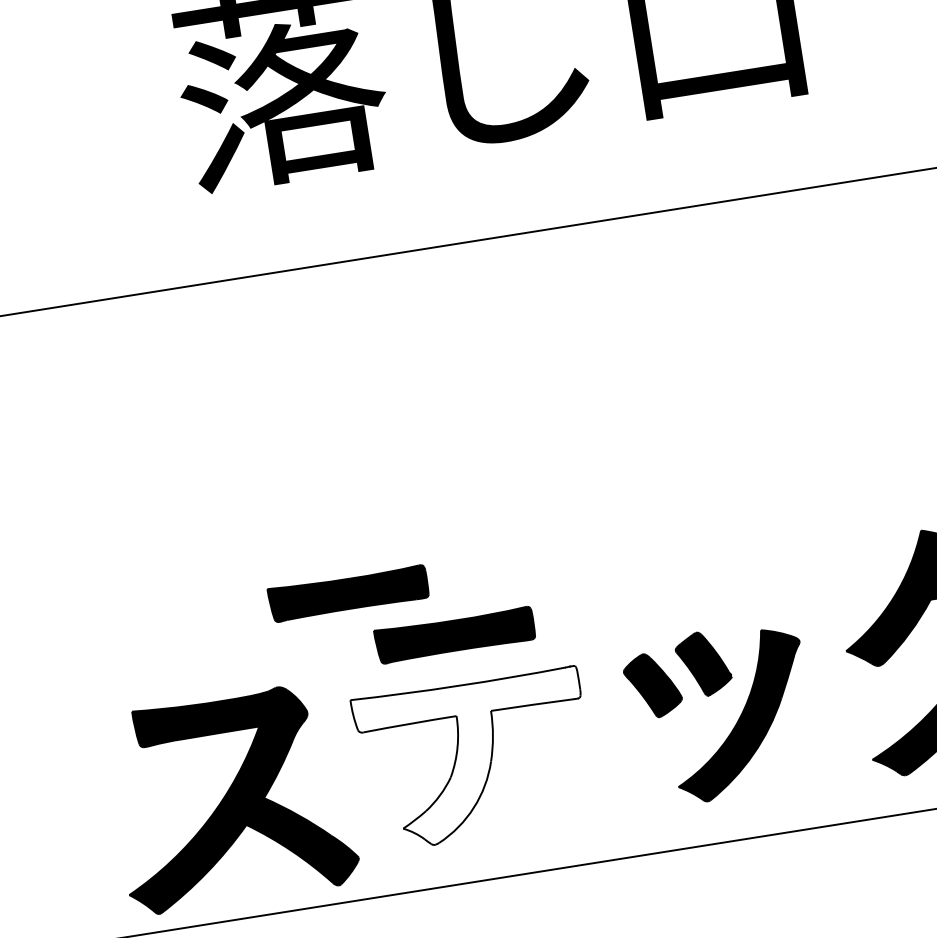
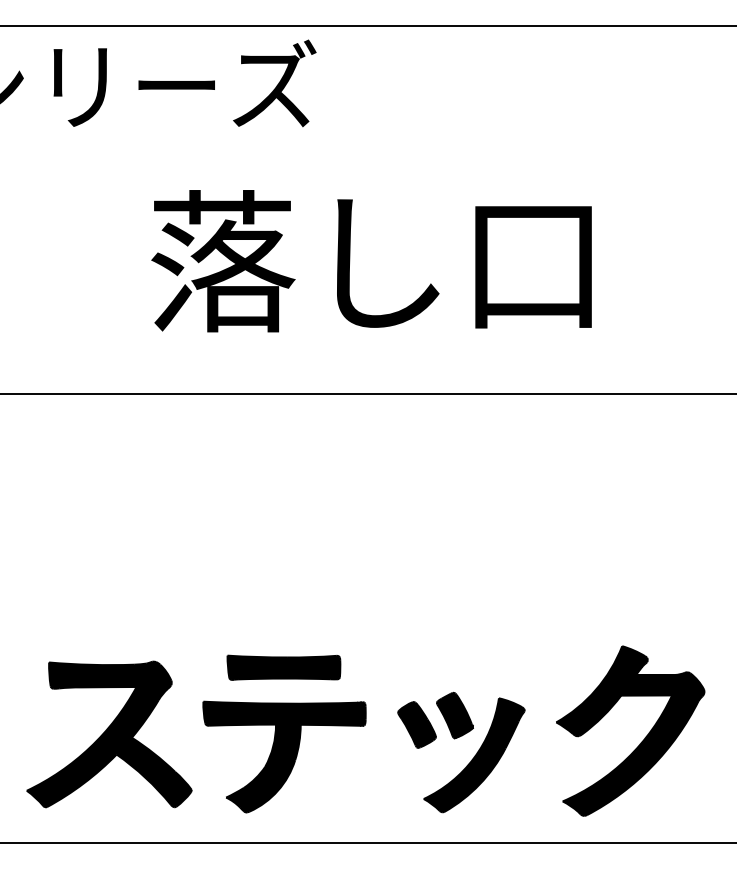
part: (347, 593) -> (213, 626), removed
fill: (475, 758) -> (284, 756), added
part: (232, 798) -> (109, 734), moved

